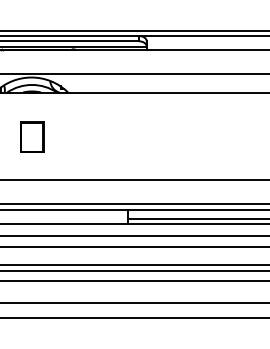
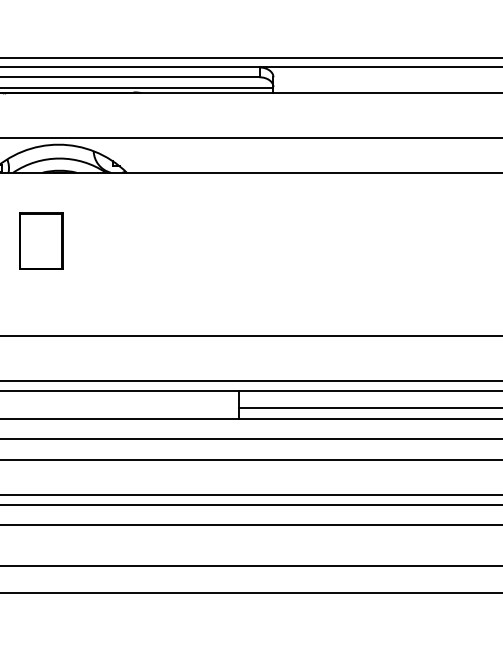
part: (32, 136) -> (41, 239), moved

